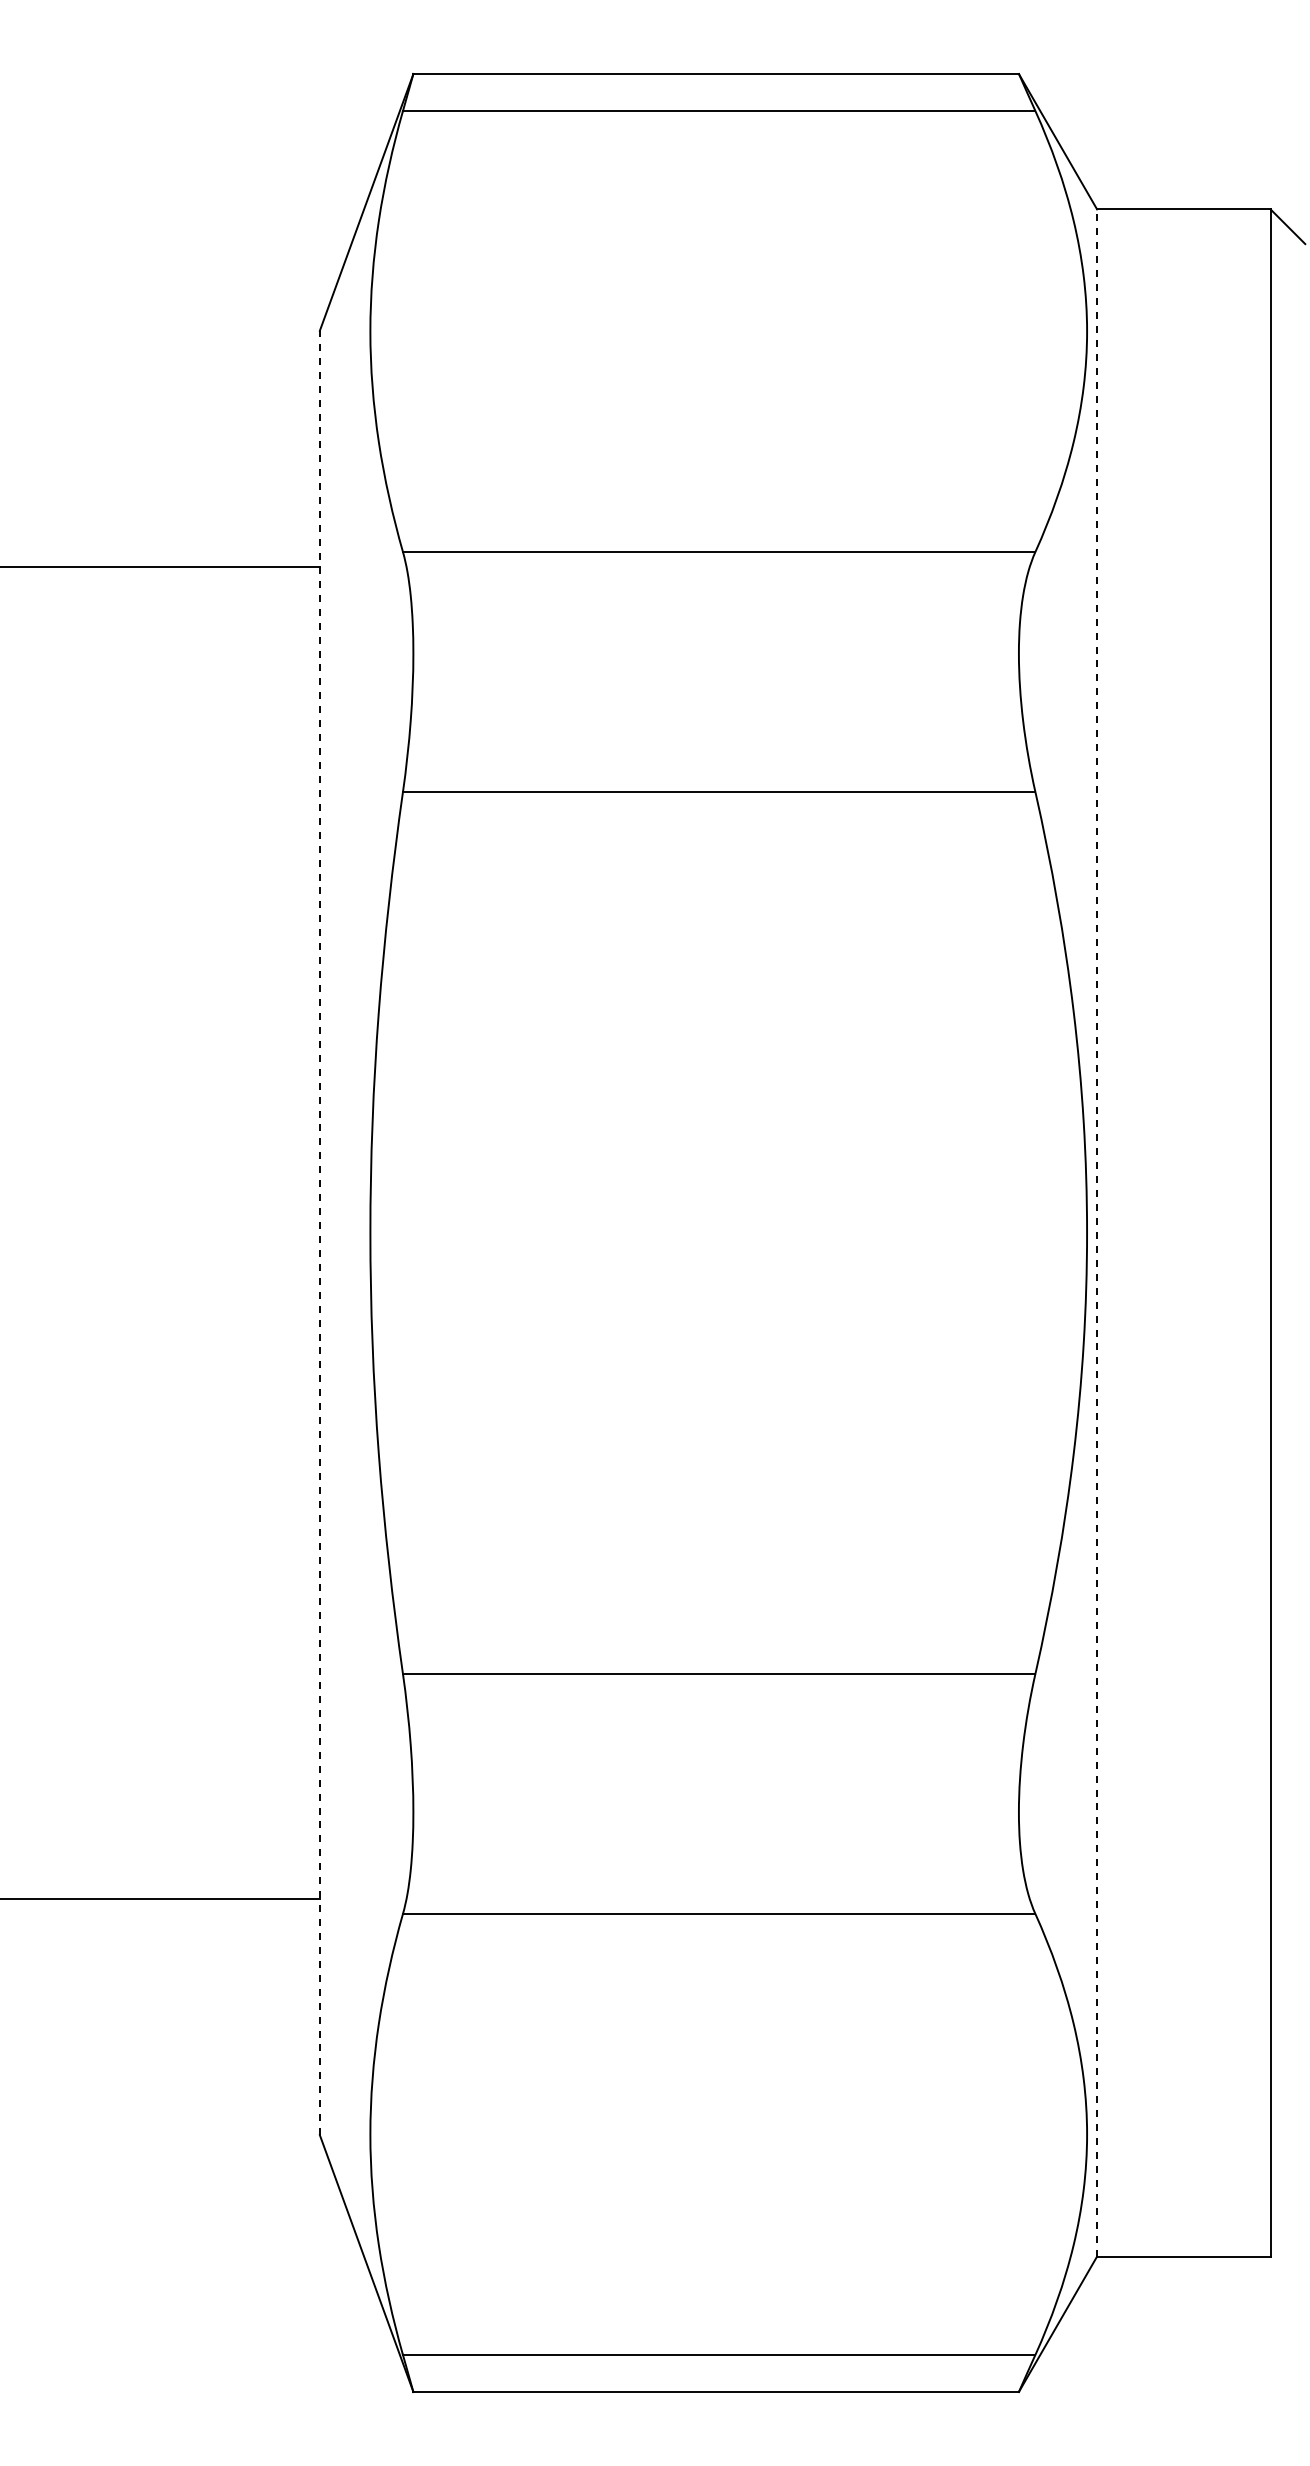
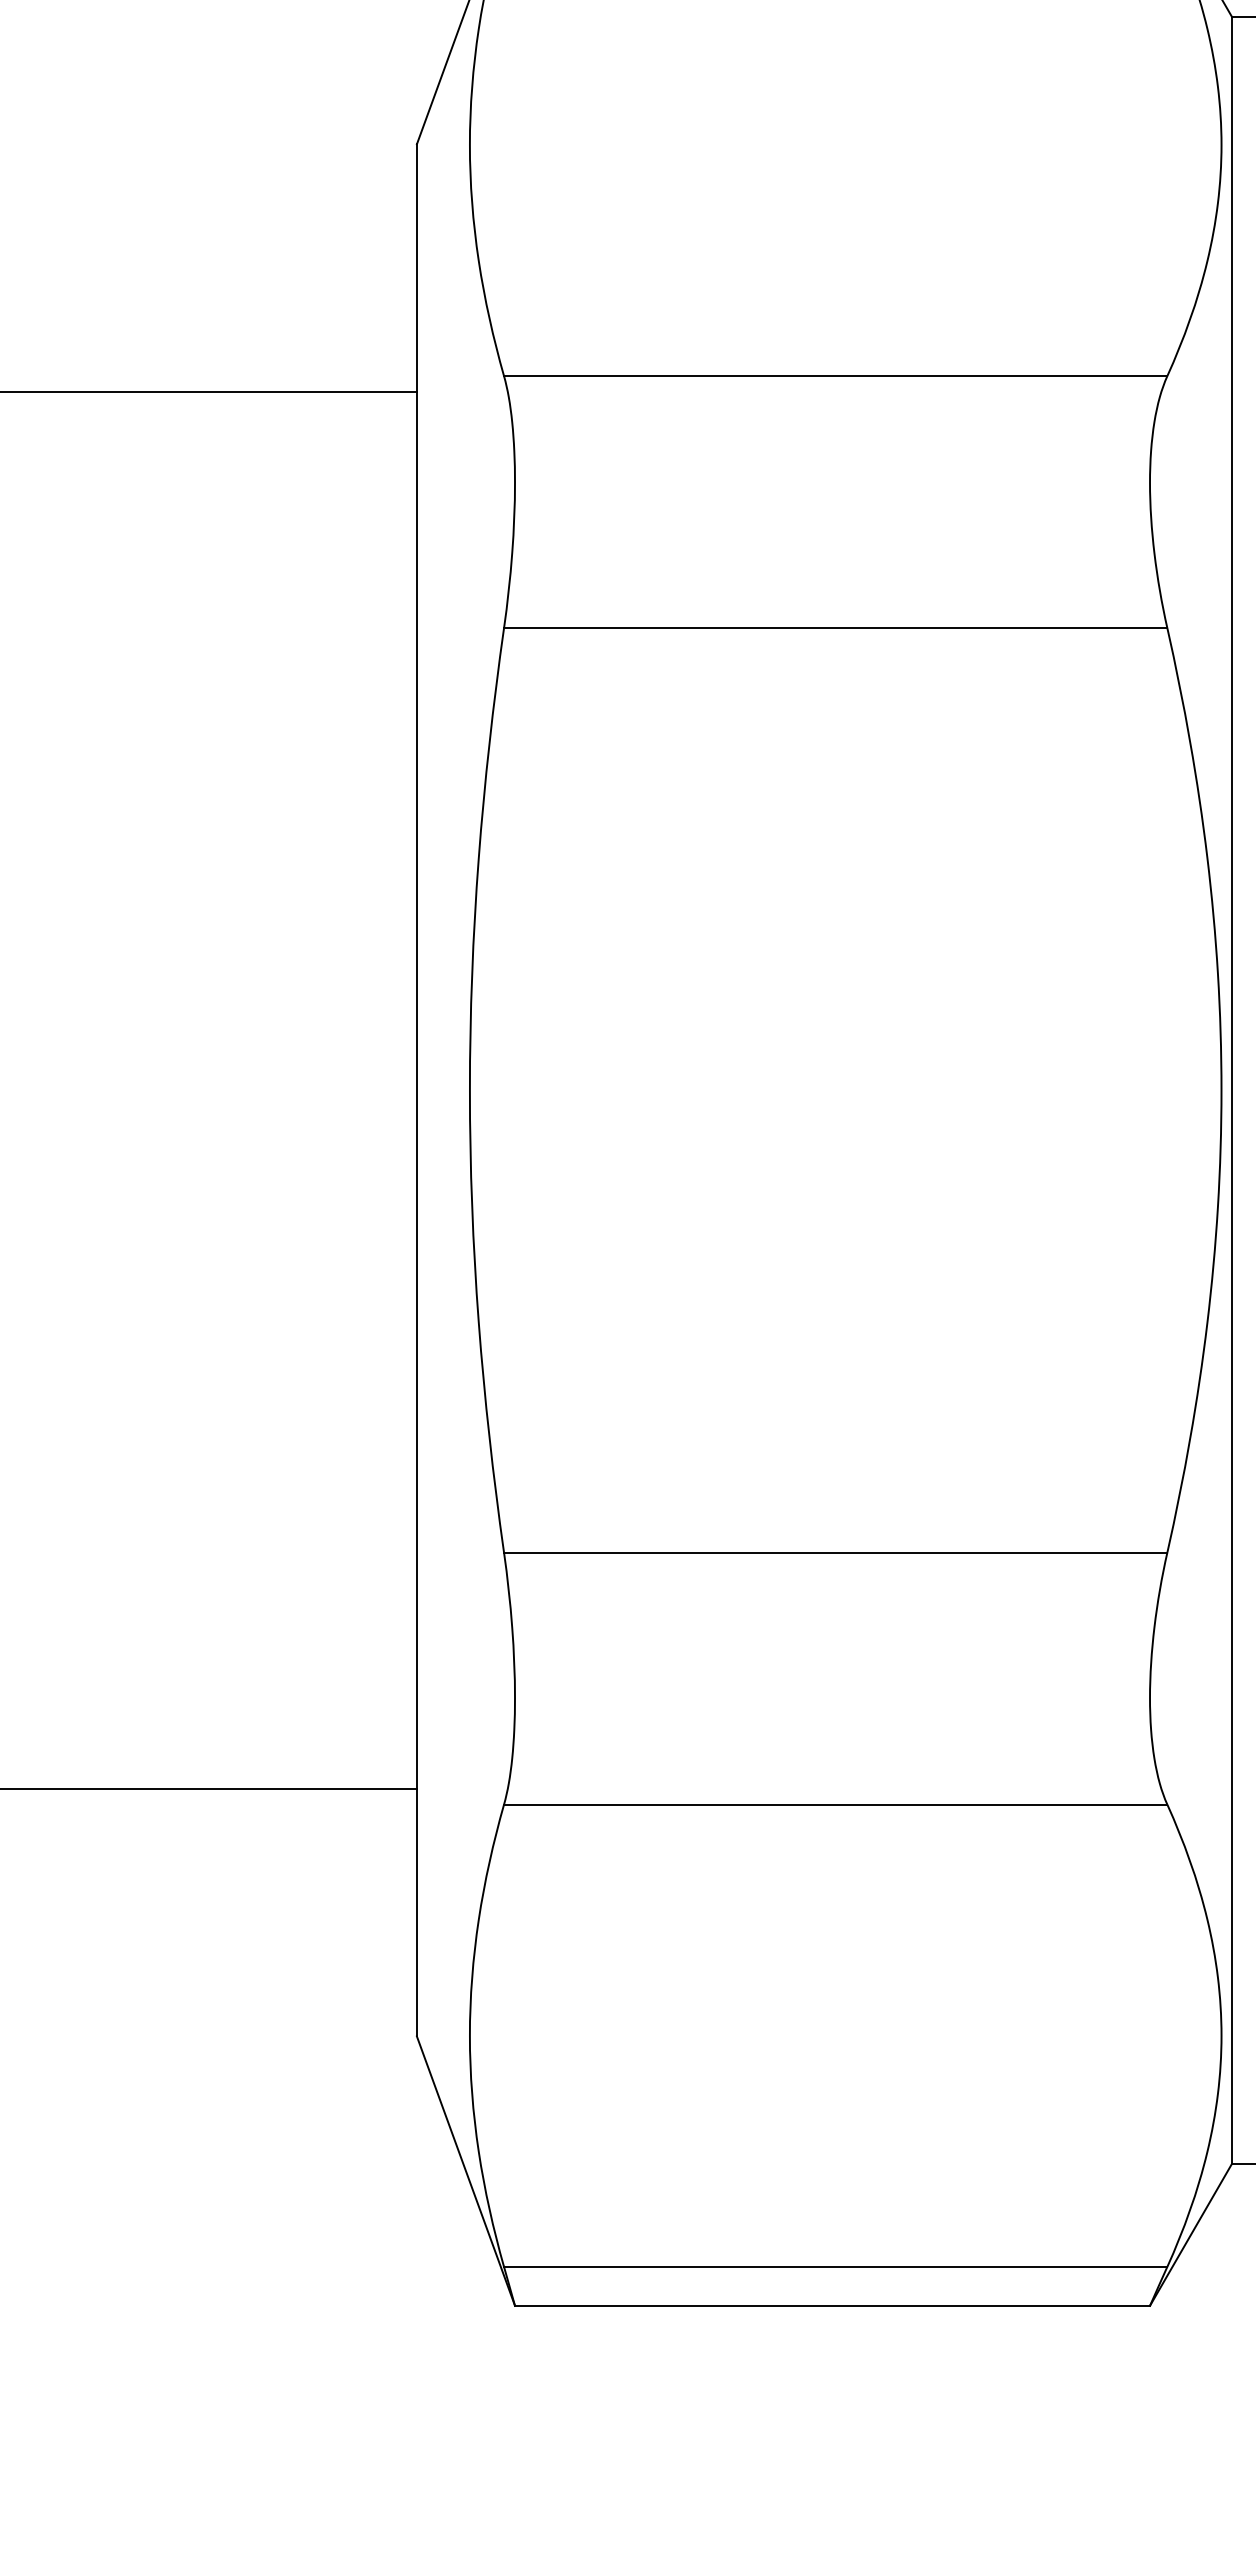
line: (319, 1232) -> (416, 1089), dashed -> solid
line: (1097, 1232) -> (1232, 1089), dashed -> solid

